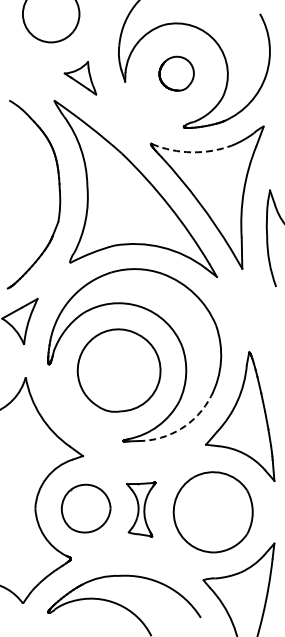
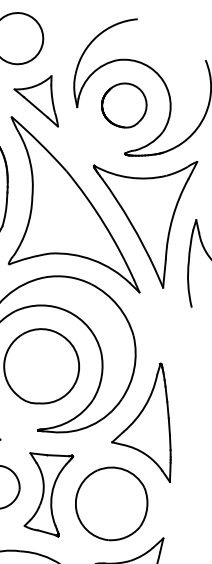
part: (176, 73) -> (124, 105), size x1.43
part: (80, 78) -> (37, 99), size x1.67
arc: (191, 152) -> (129, 177), dashed -> solid
arc: (180, 428) -> (90, 425), dashed -> solid
part: (140, 509) -> (46, 493), size x1.67

